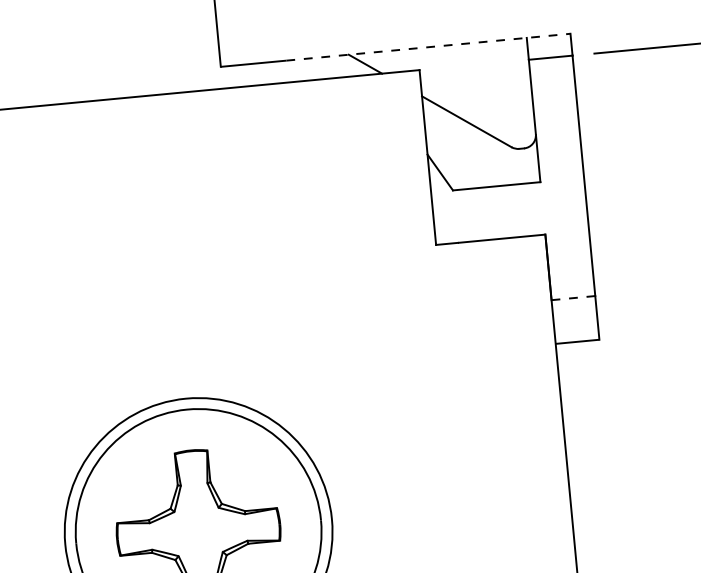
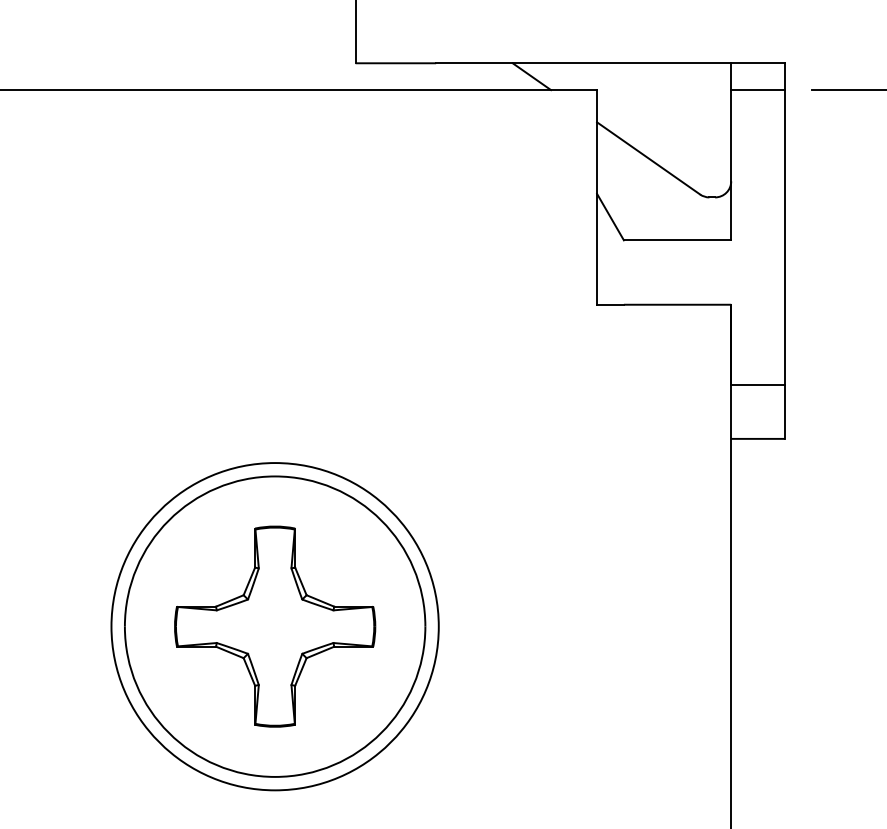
line: (429, 47) -> (611, 63), dashed -> solid
line: (573, 298) -> (758, 385), dashed -> solid

